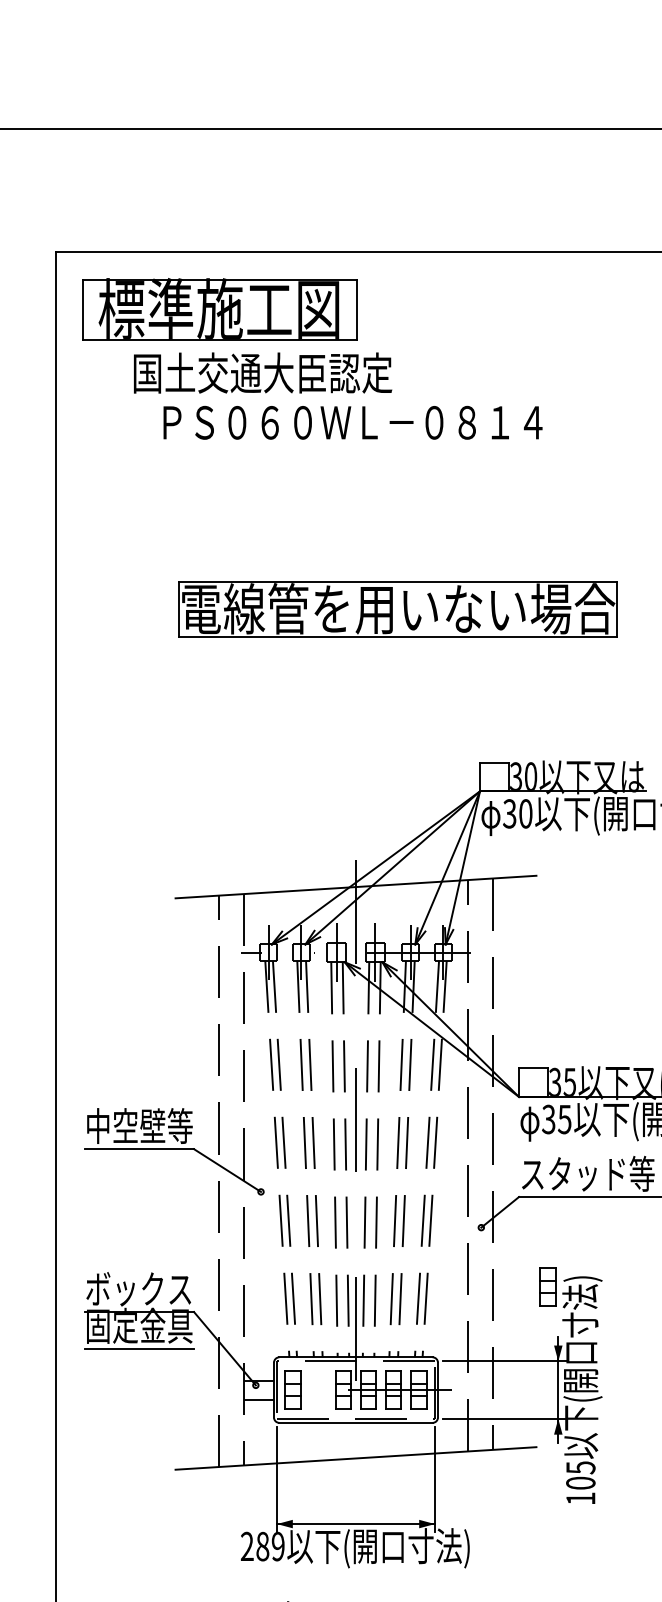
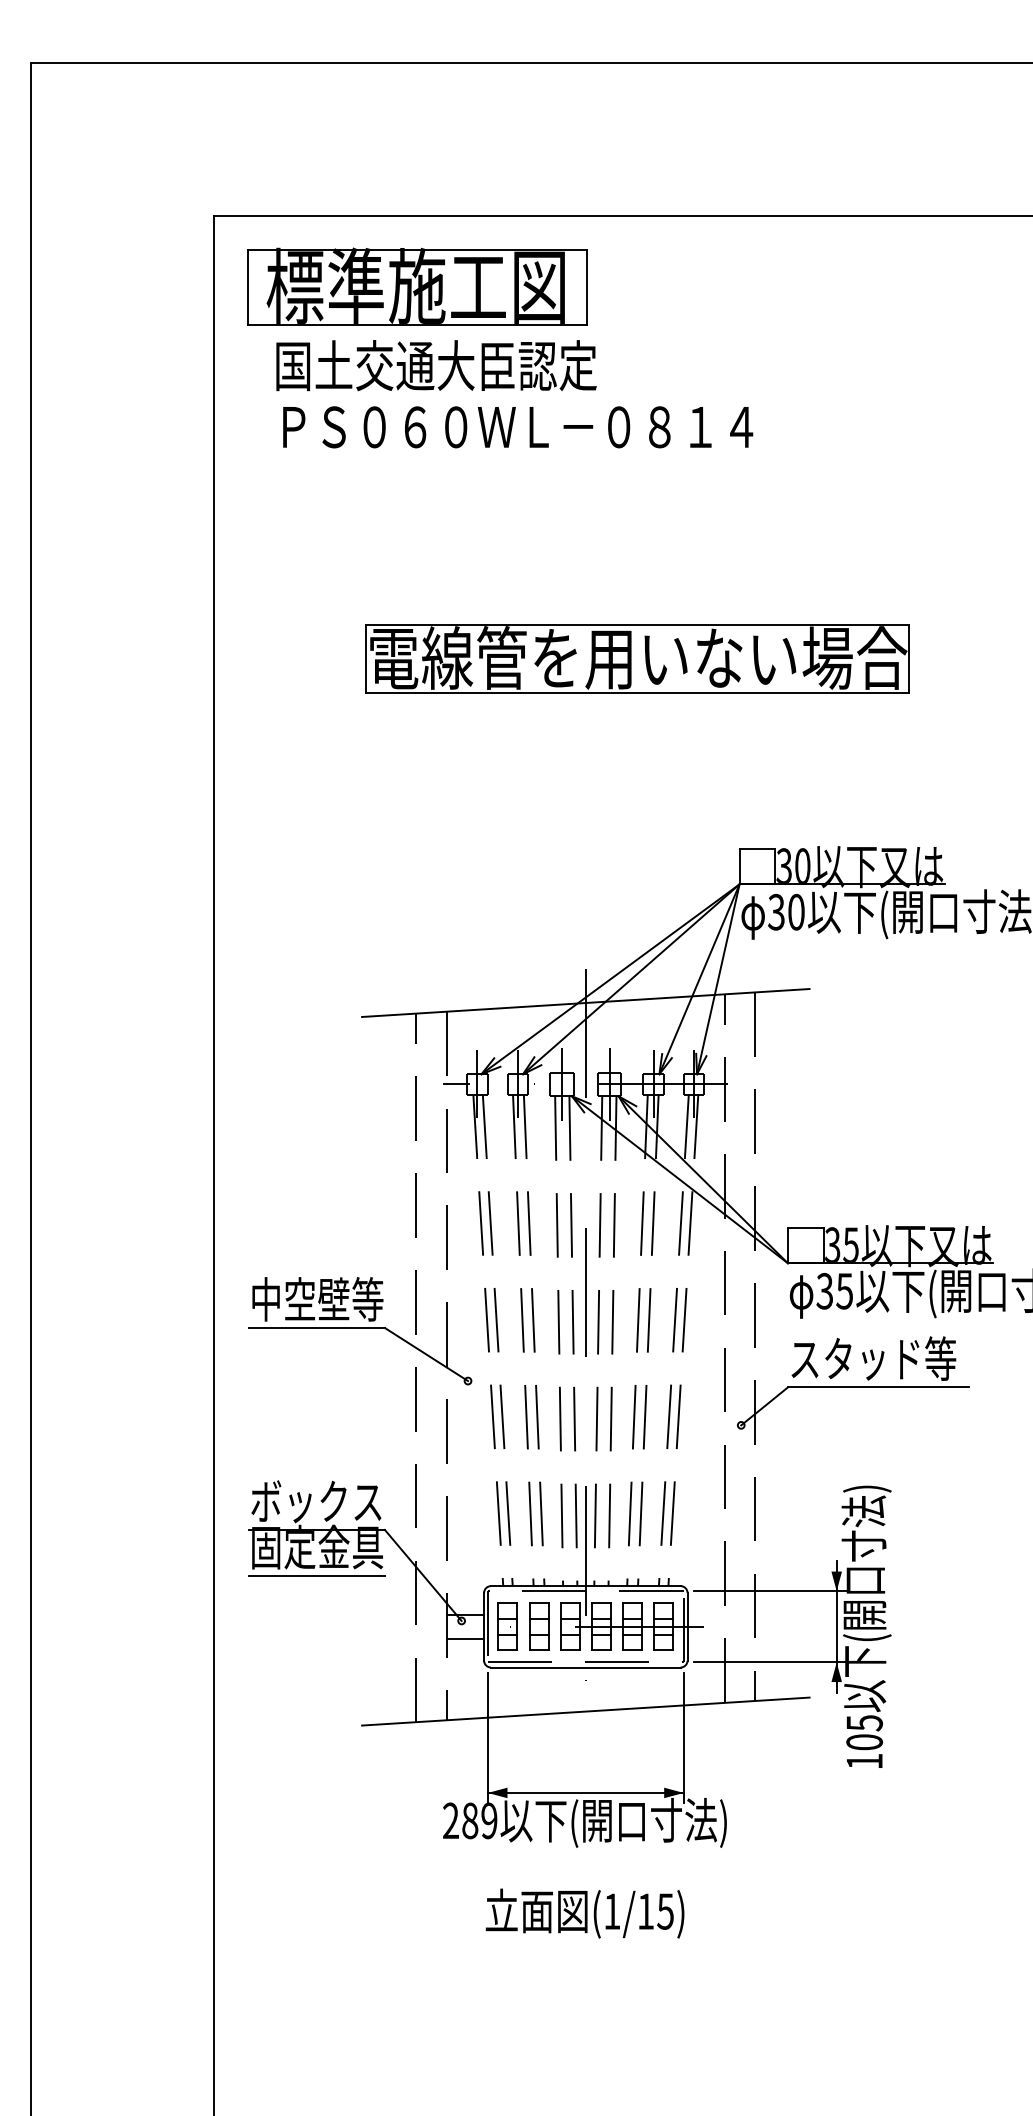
text: (263, 372) -> (436, 365), moved
text: (353, 422) -> (518, 427), moved
part: (548, 1286) -> (539, 1626), moved

